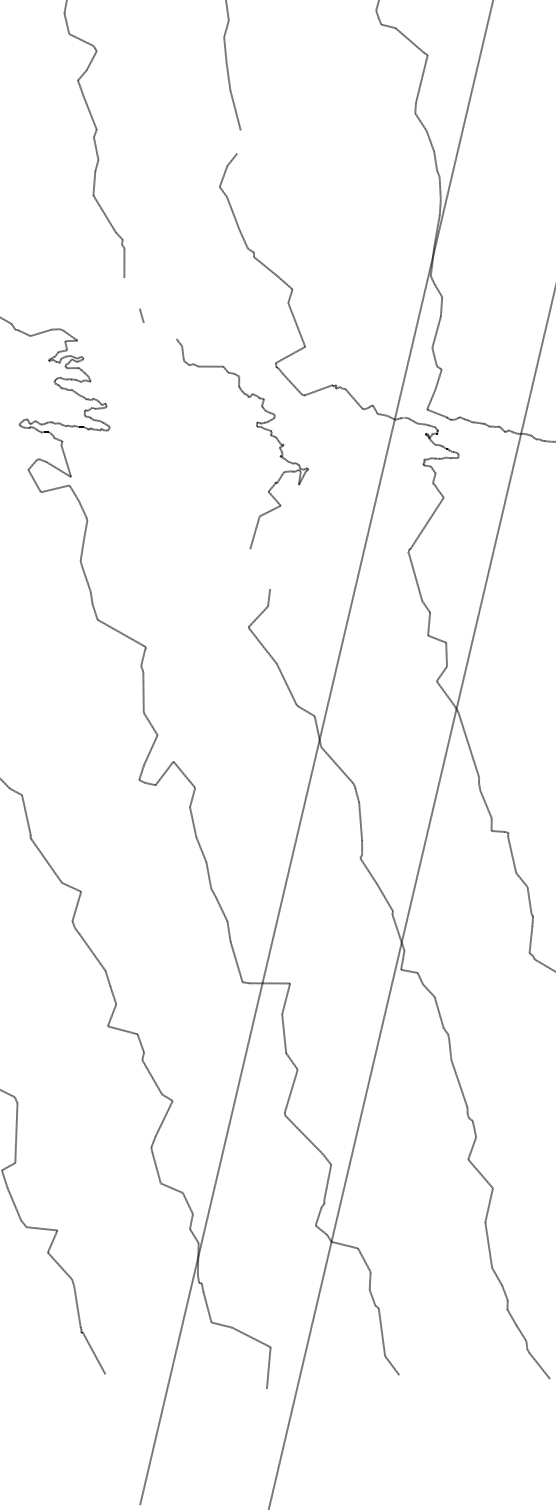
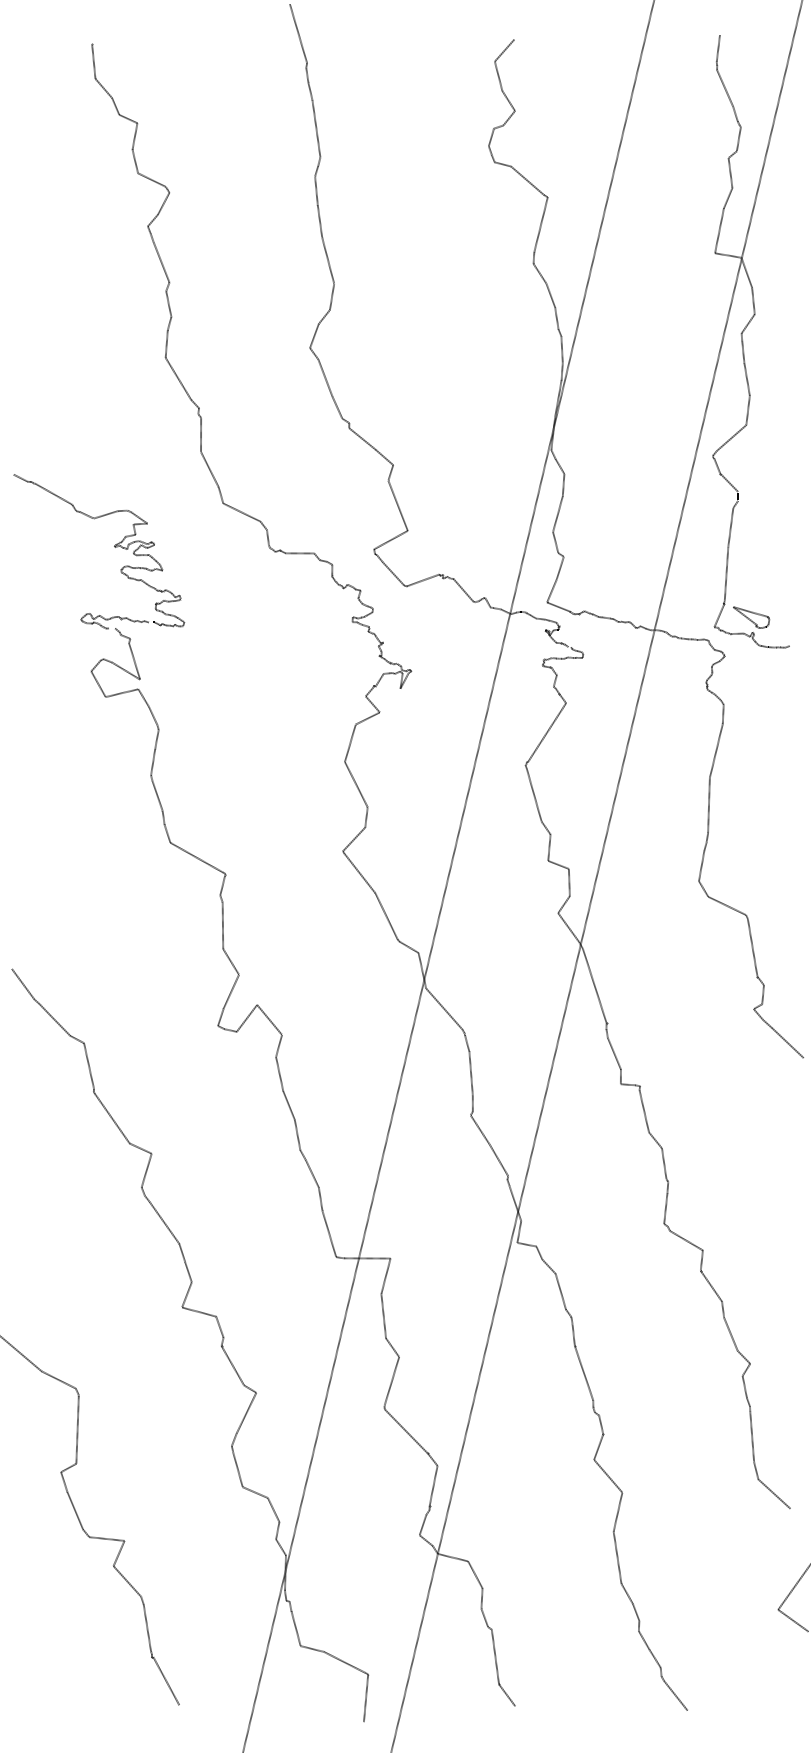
line: (239, 141) -> (332, 296), added
line: (131, 293) -> (209, 469), added
line: (159, 330) -> (241, 512), added
line: (259, 568) -> (355, 784), added

